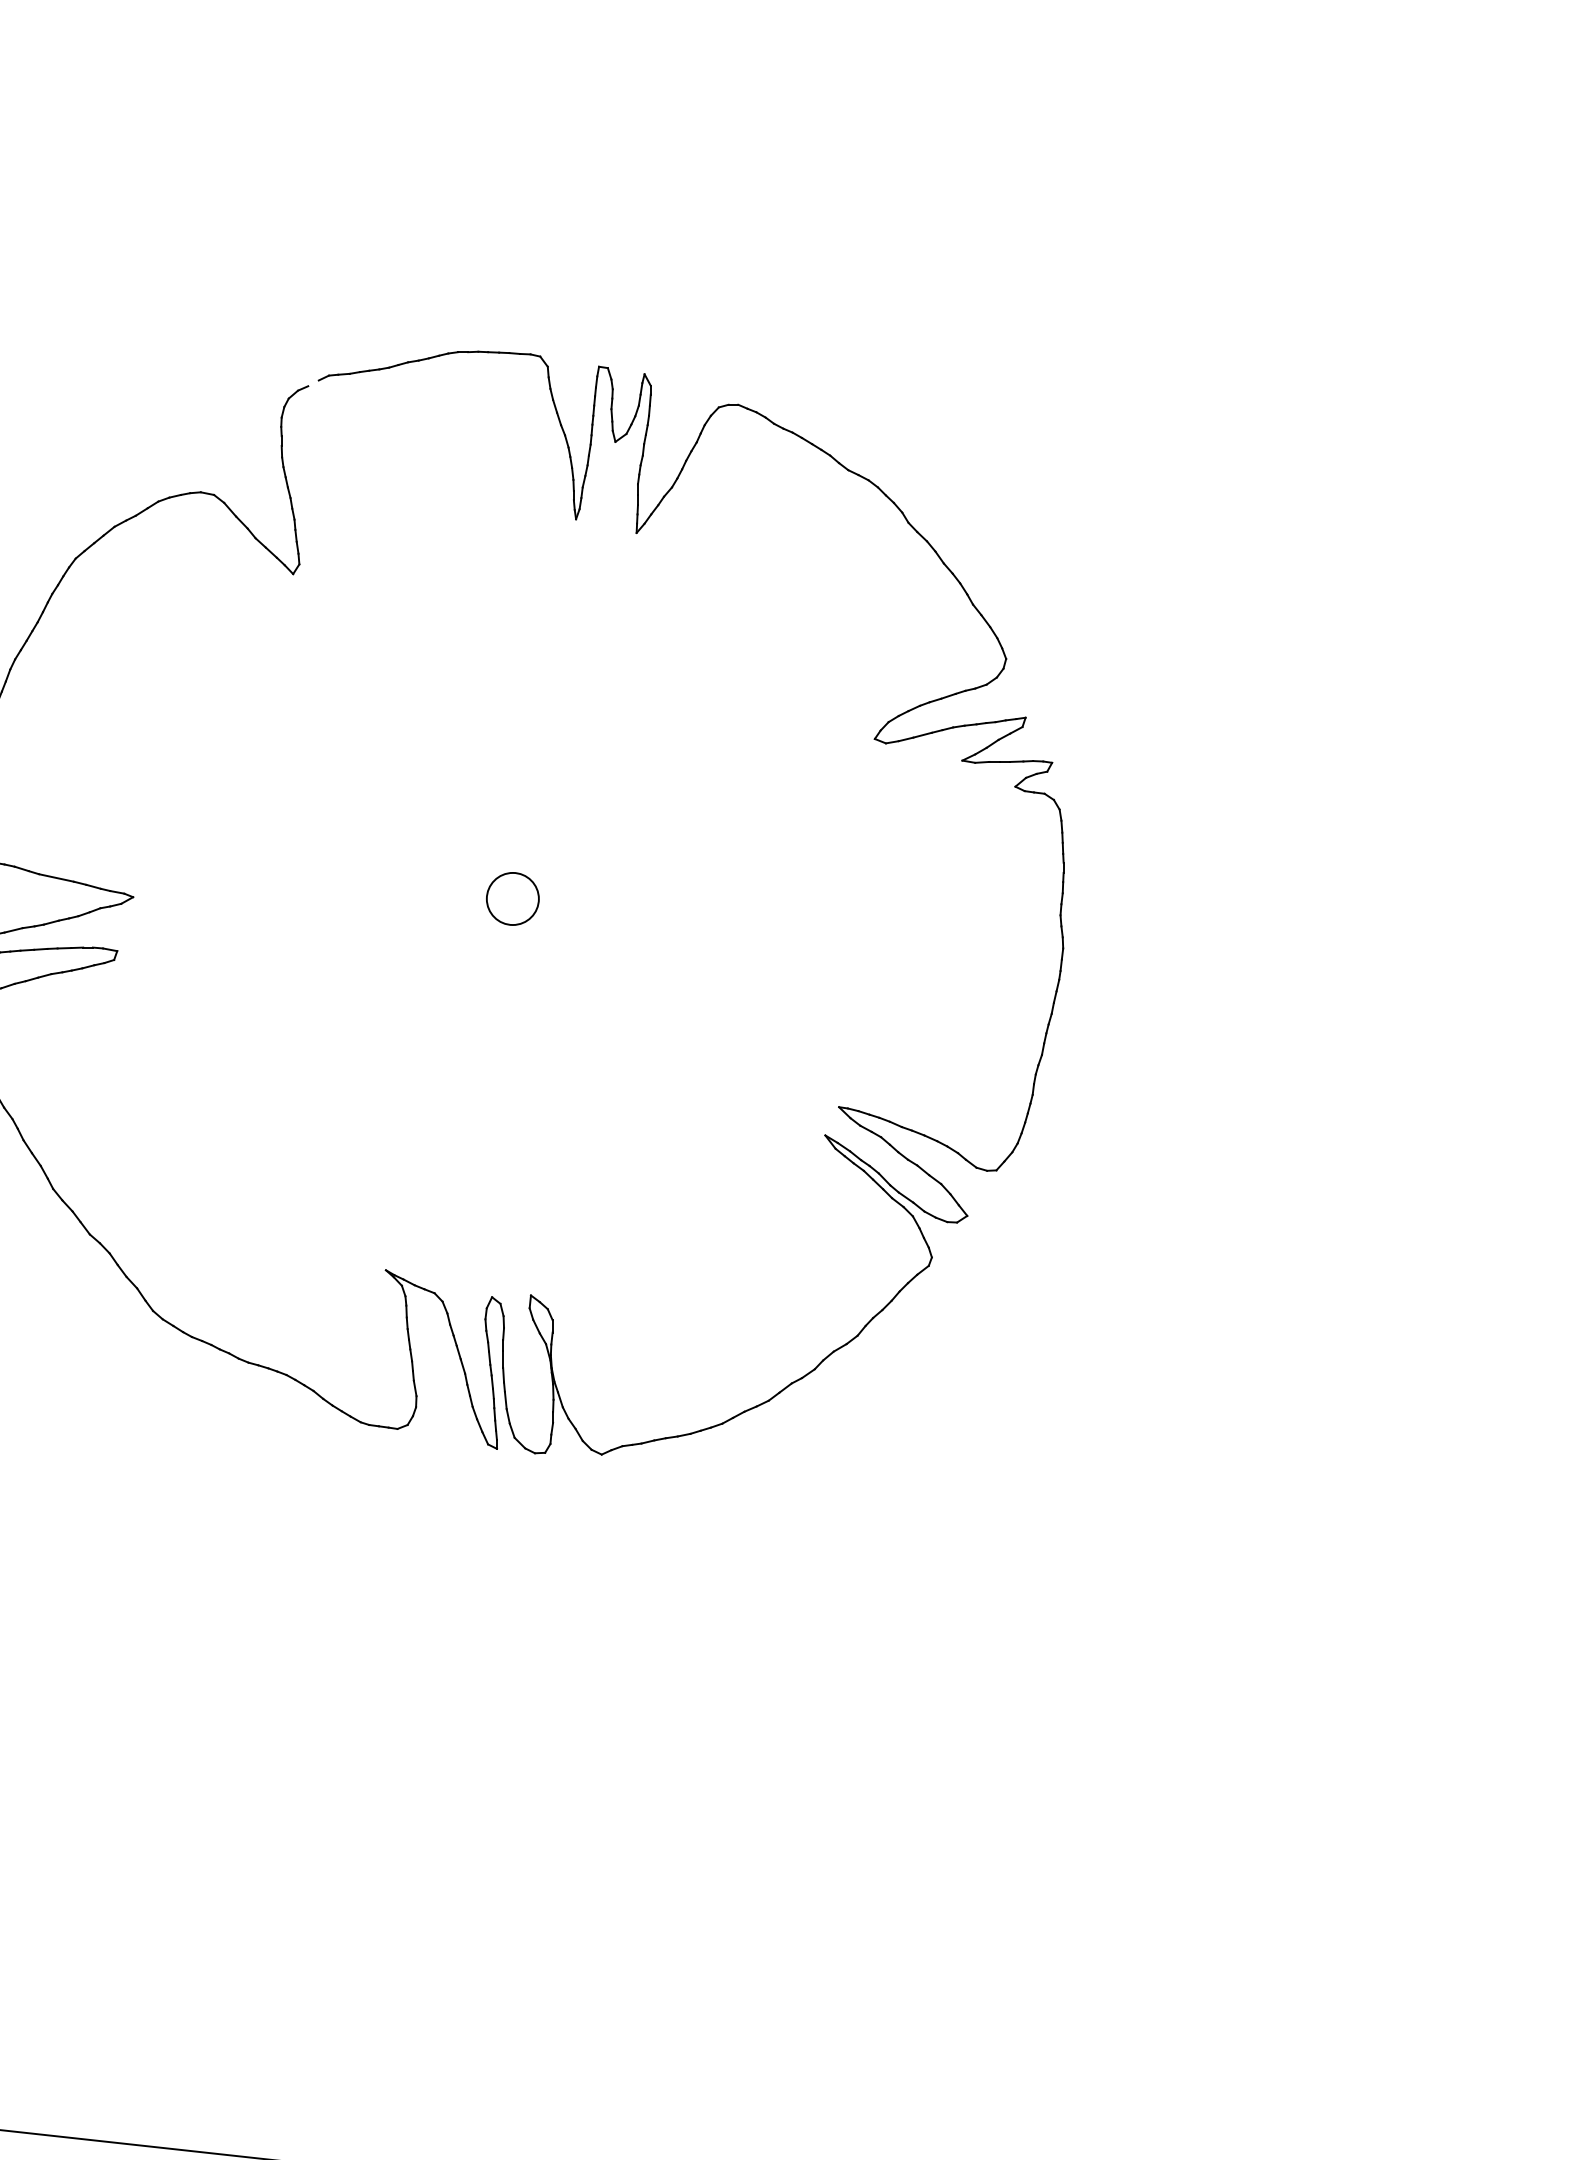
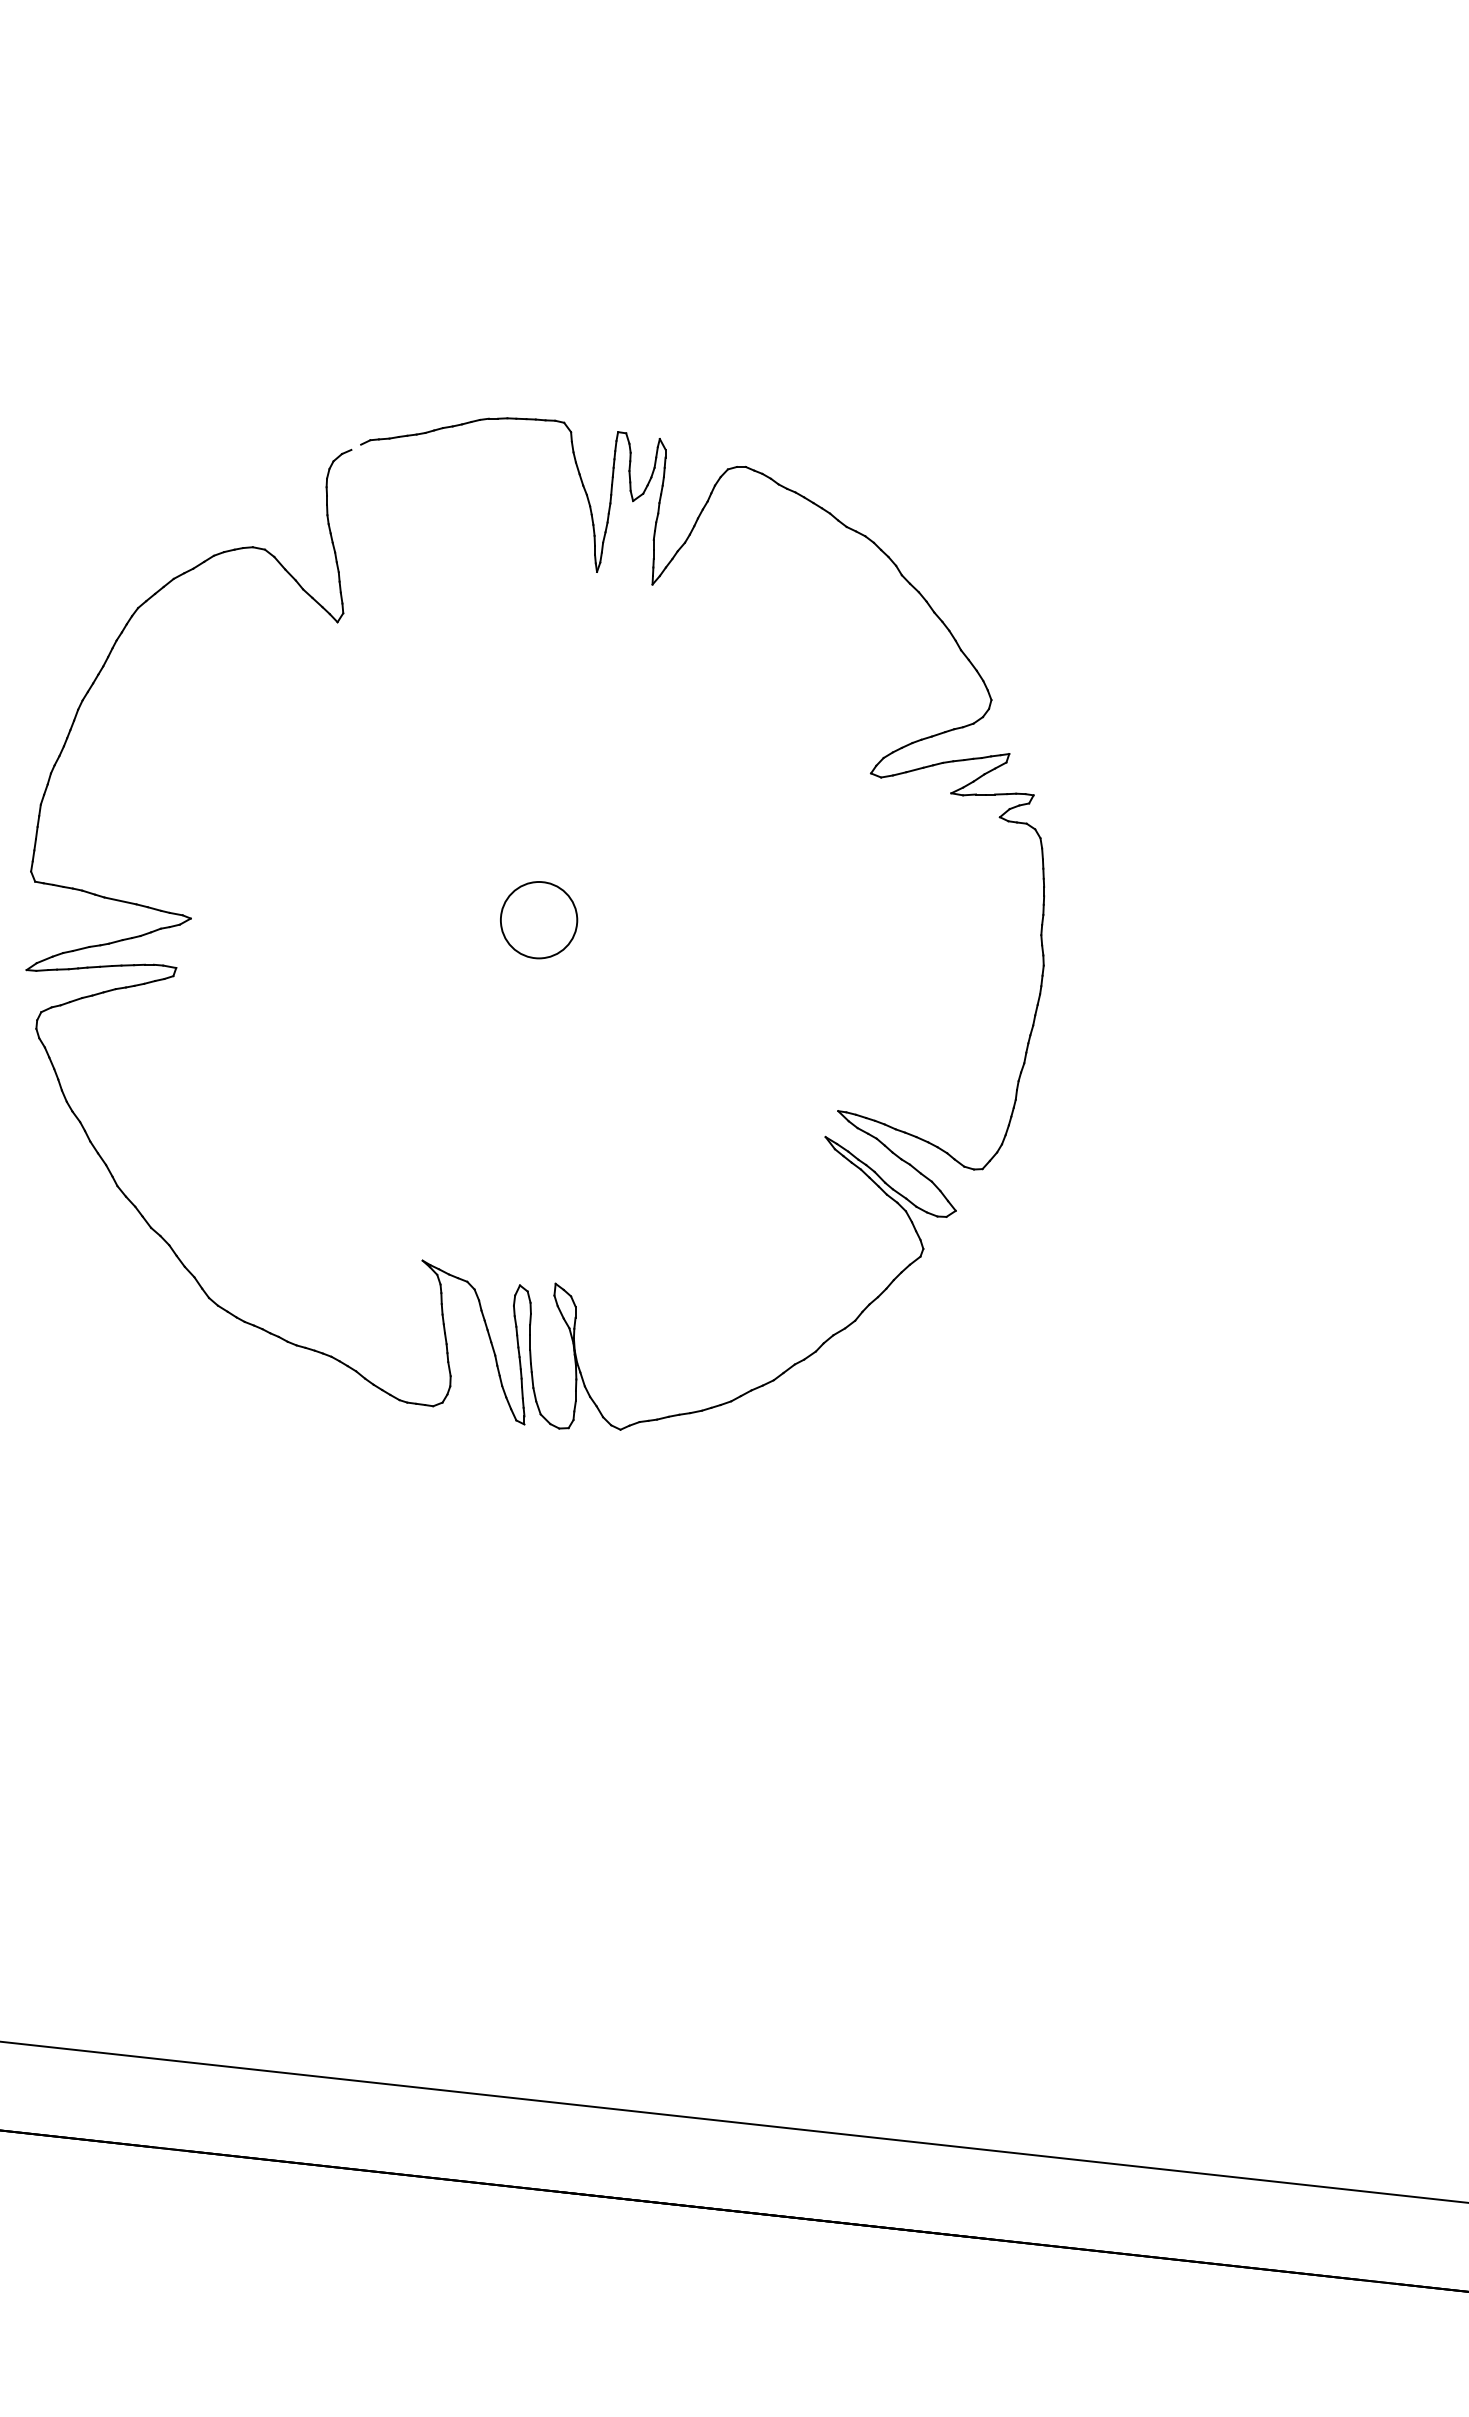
circle: (512, 899) -> (538, 920), size x1.6

